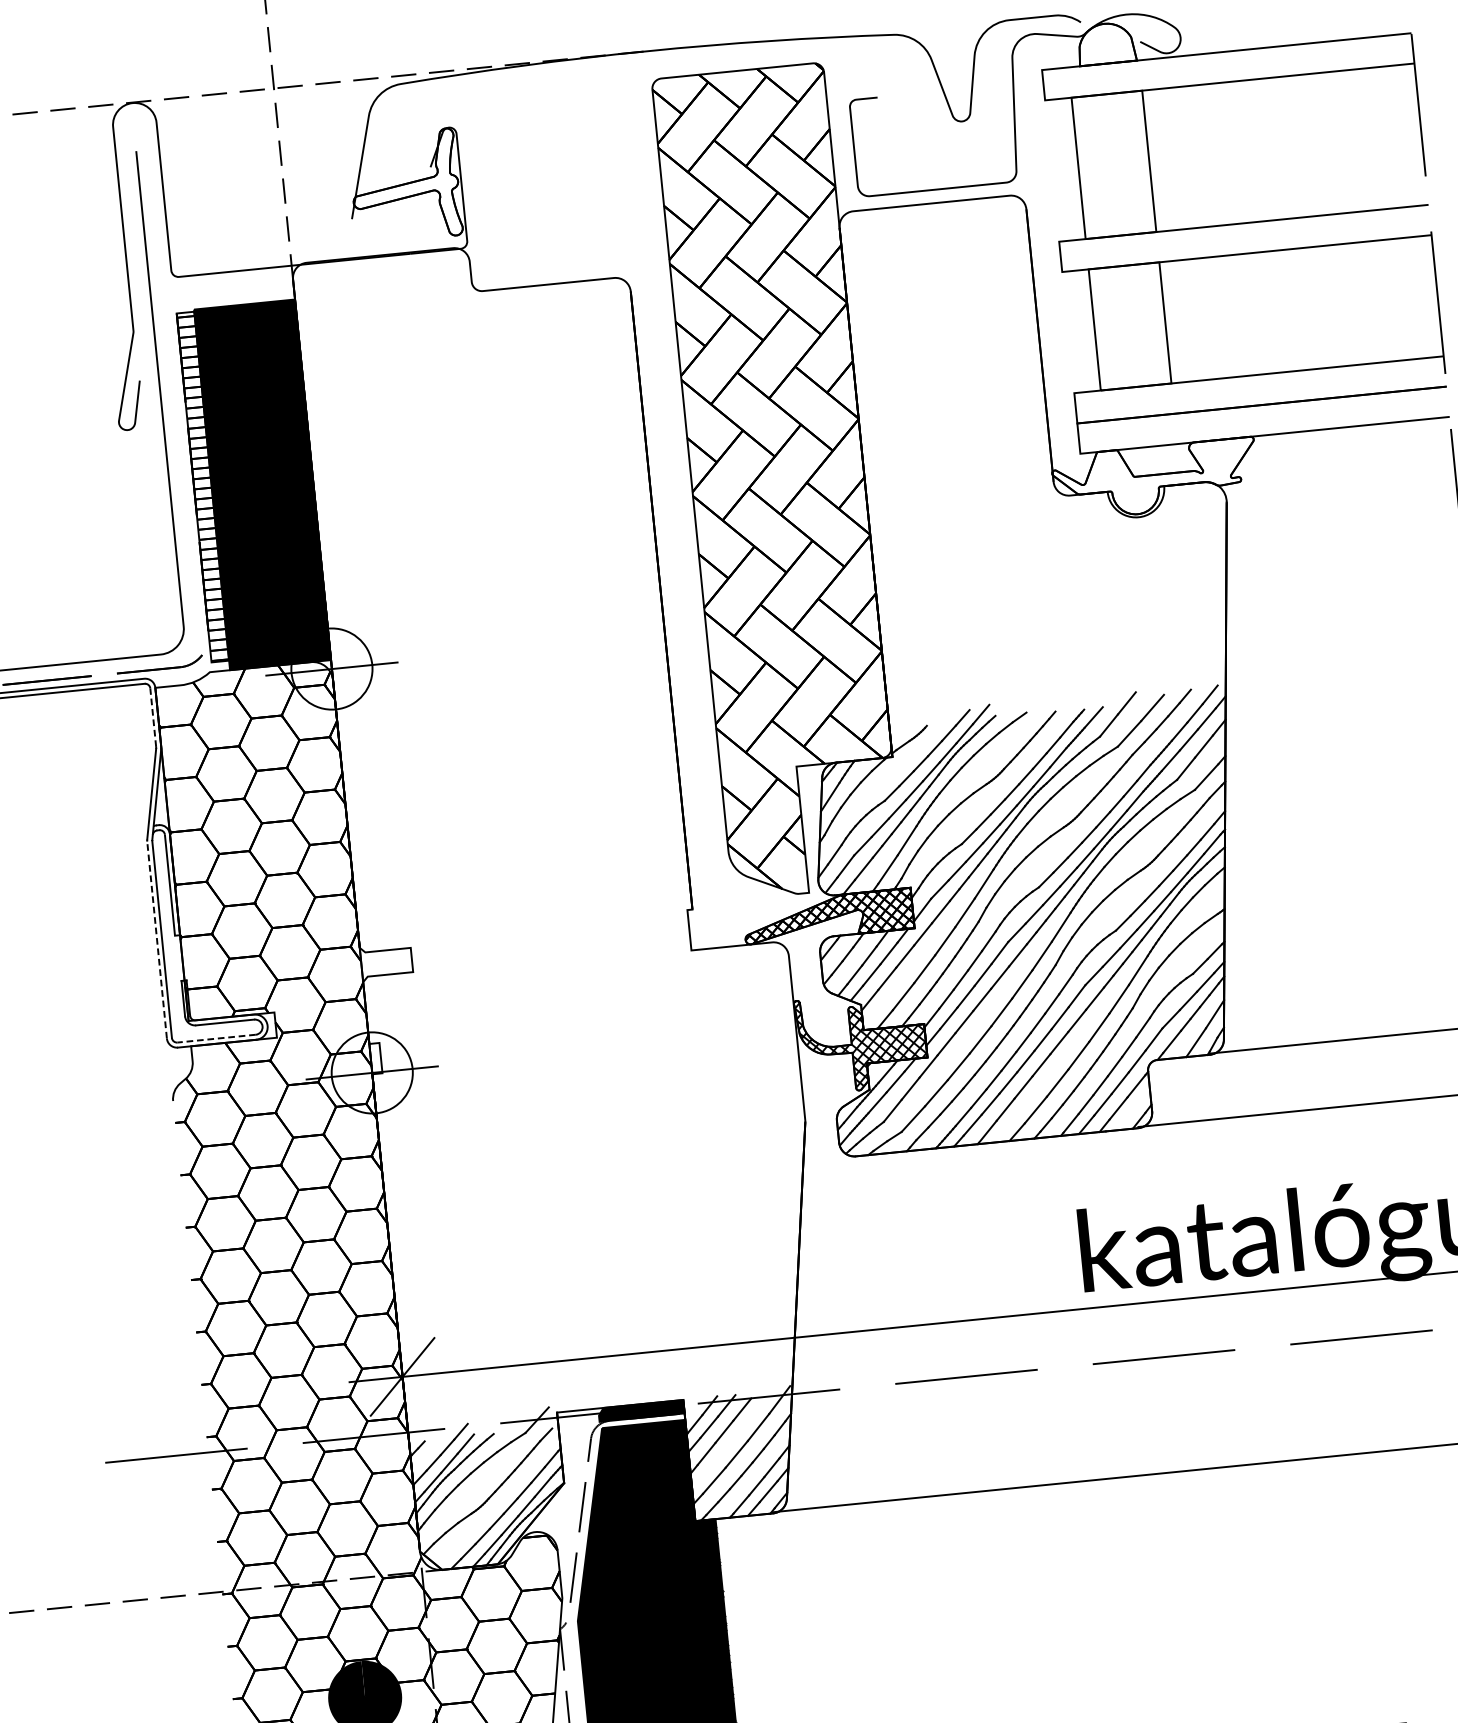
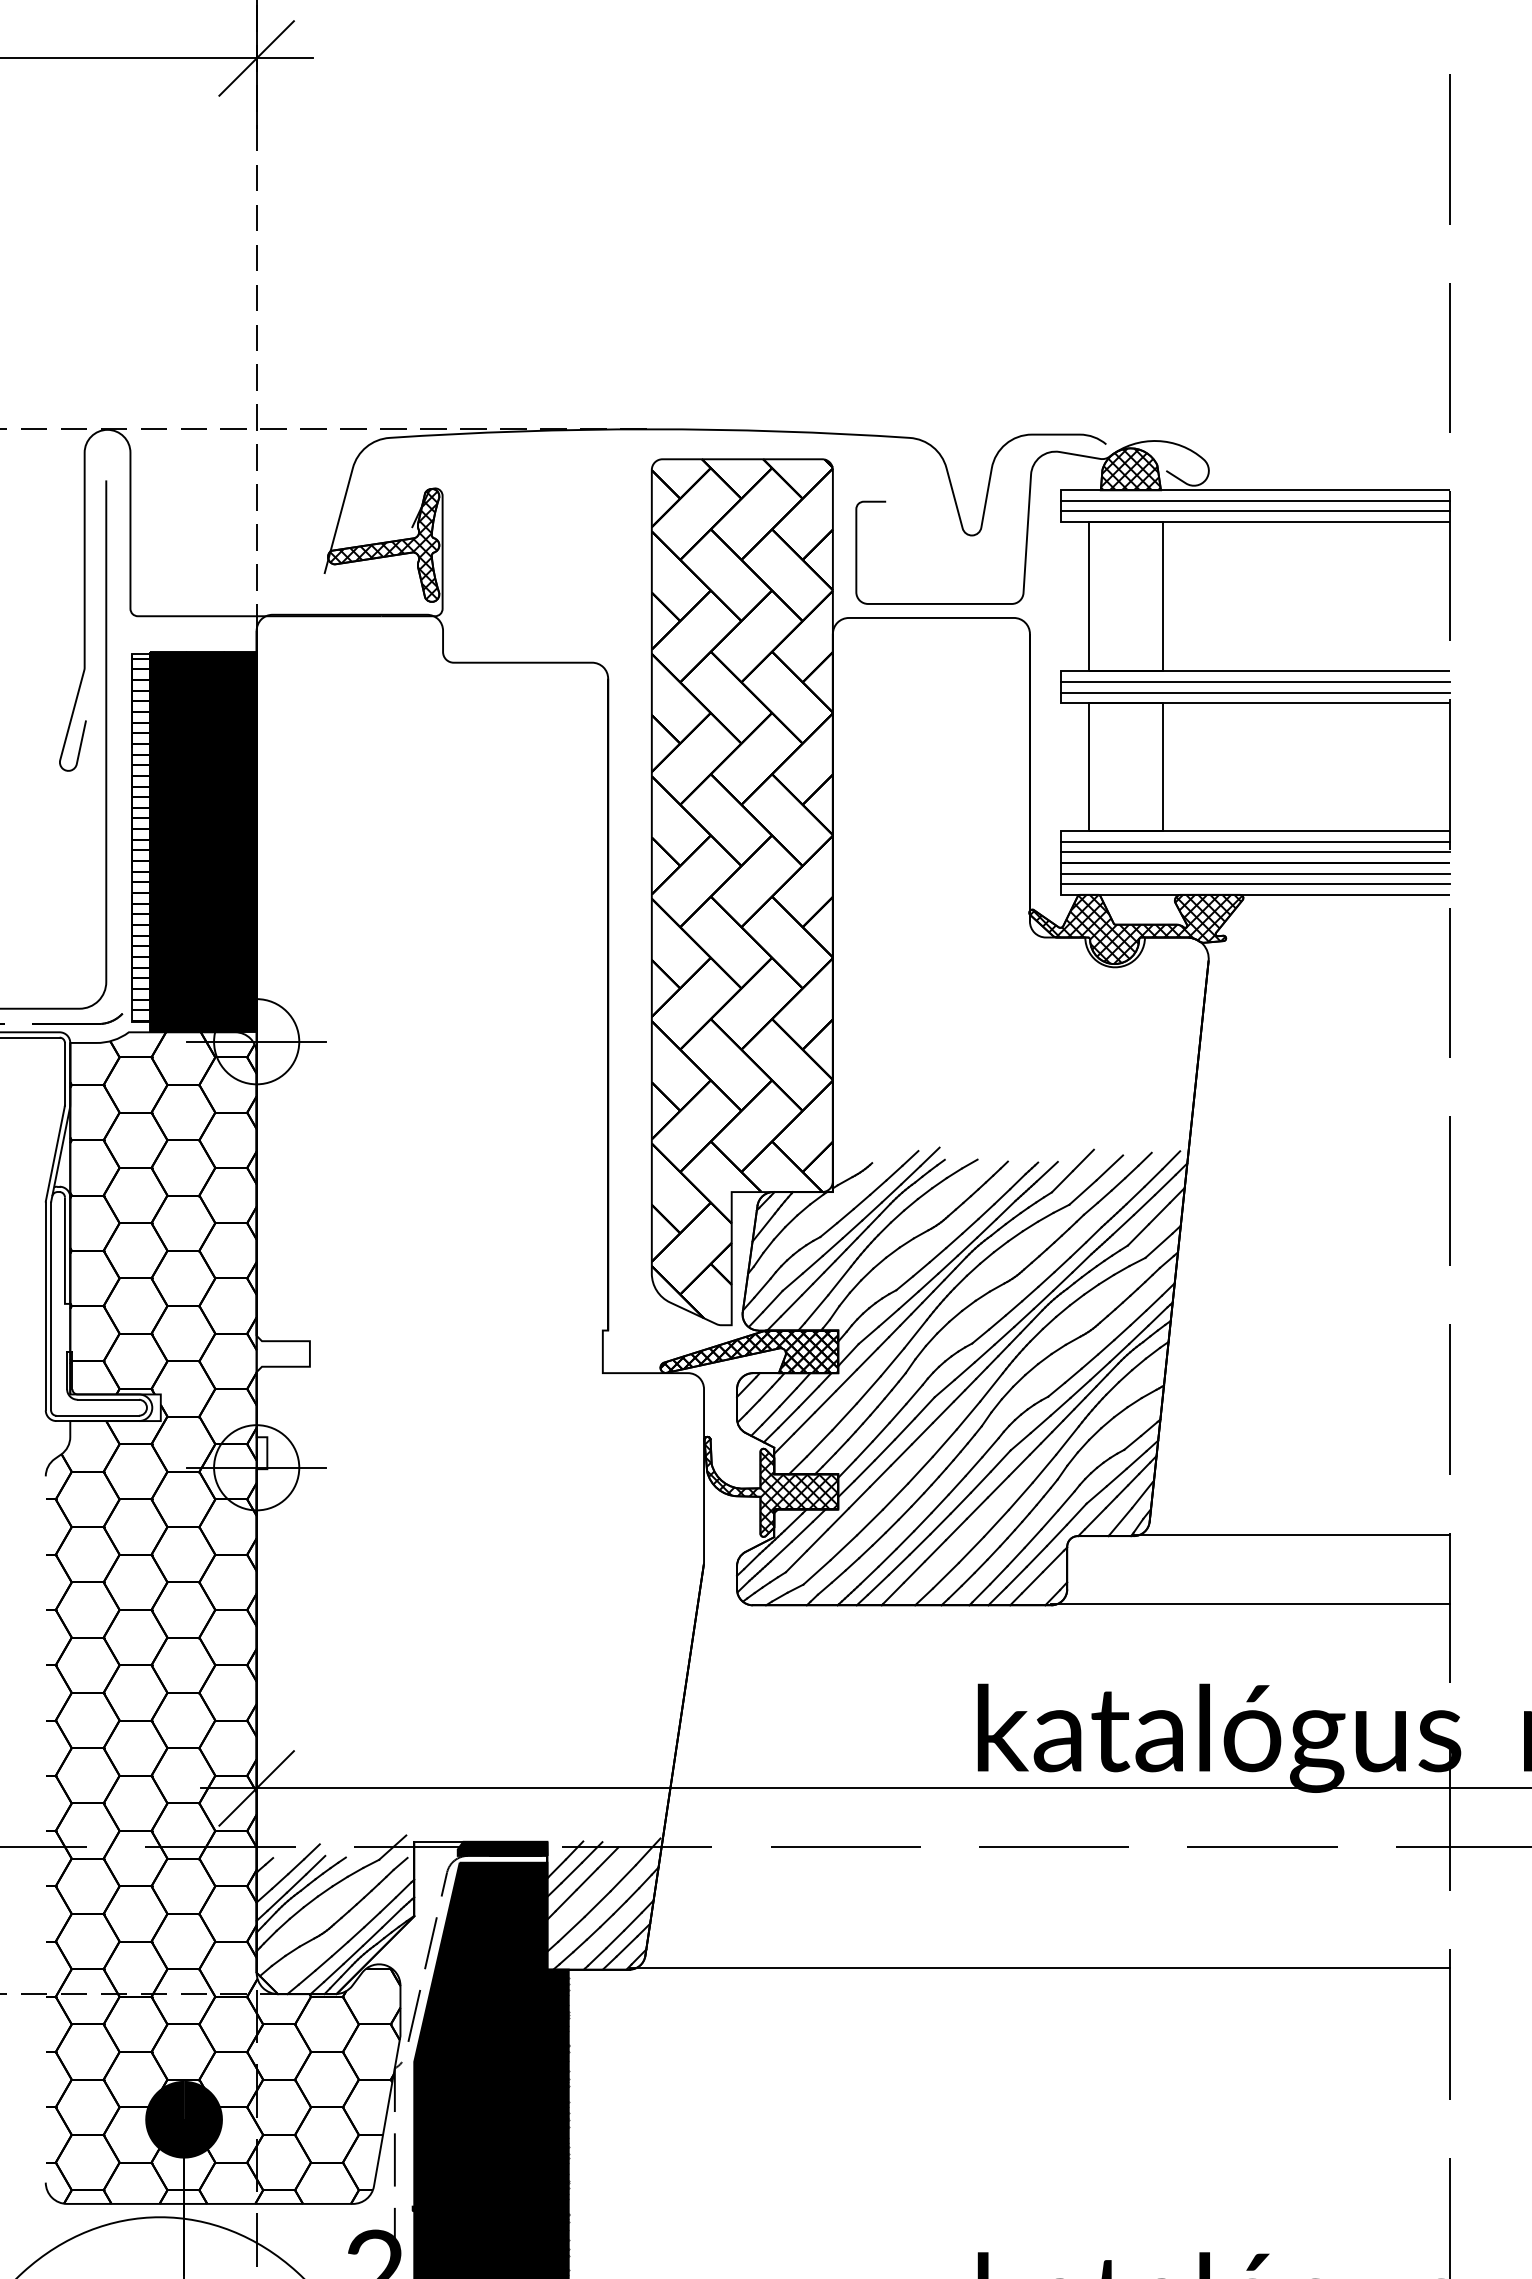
hatch: (1106, 43) -> (1130, 469), added
line: (1227, 61) -> (1255, 500), added
line: (1228, 71) -> (1255, 511), added
hatch: (405, 186) -> (383, 545), added
line: (1244, 233) -> (1255, 681), added
line: (1245, 243) -> (1255, 692), added
line: (1259, 384) -> (1255, 841), added
line: (1260, 395) -> (1255, 852), added
line: (1262, 415) -> (1255, 873), added
line: (1263, 425) -> (1255, 884), added
hatch: (1155, 479) -> (1136, 929), added
line: (152, 717) -> (64, 1073), dashed -> solid
line: (156, 940) -> (45, 1306), dashed -> solid
line: (216, 1038) -> (97, 1415), dashed -> solid

